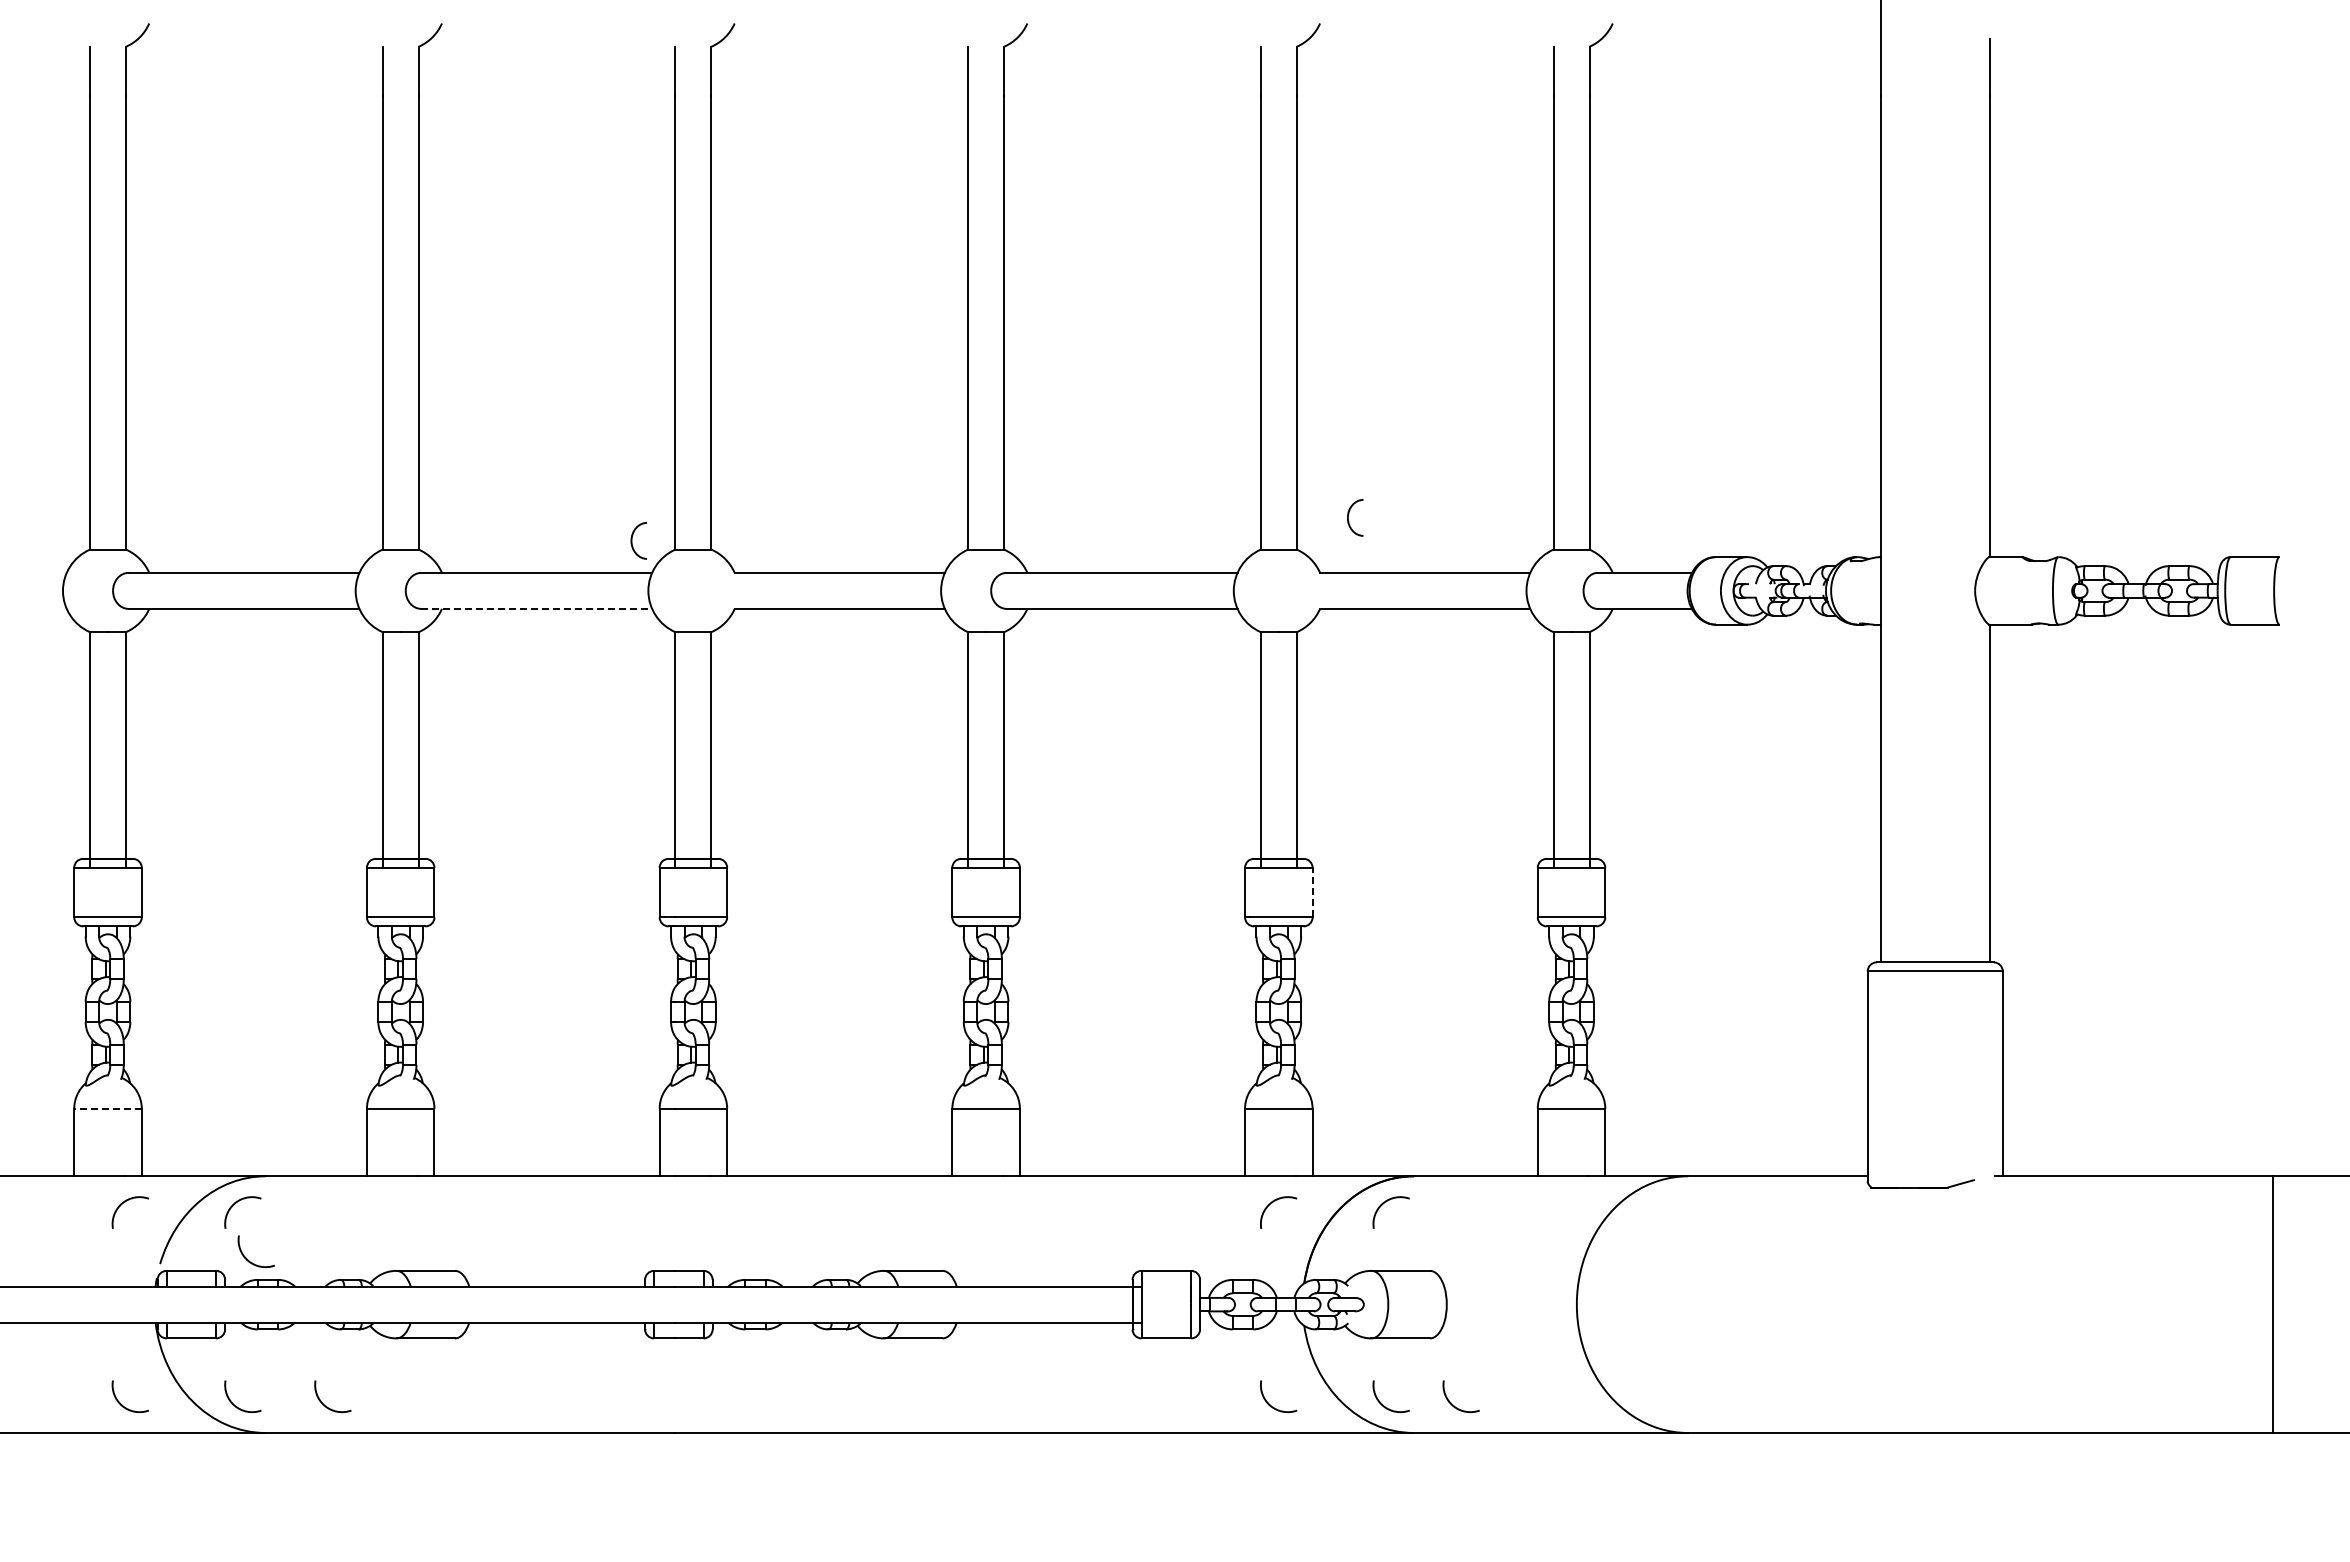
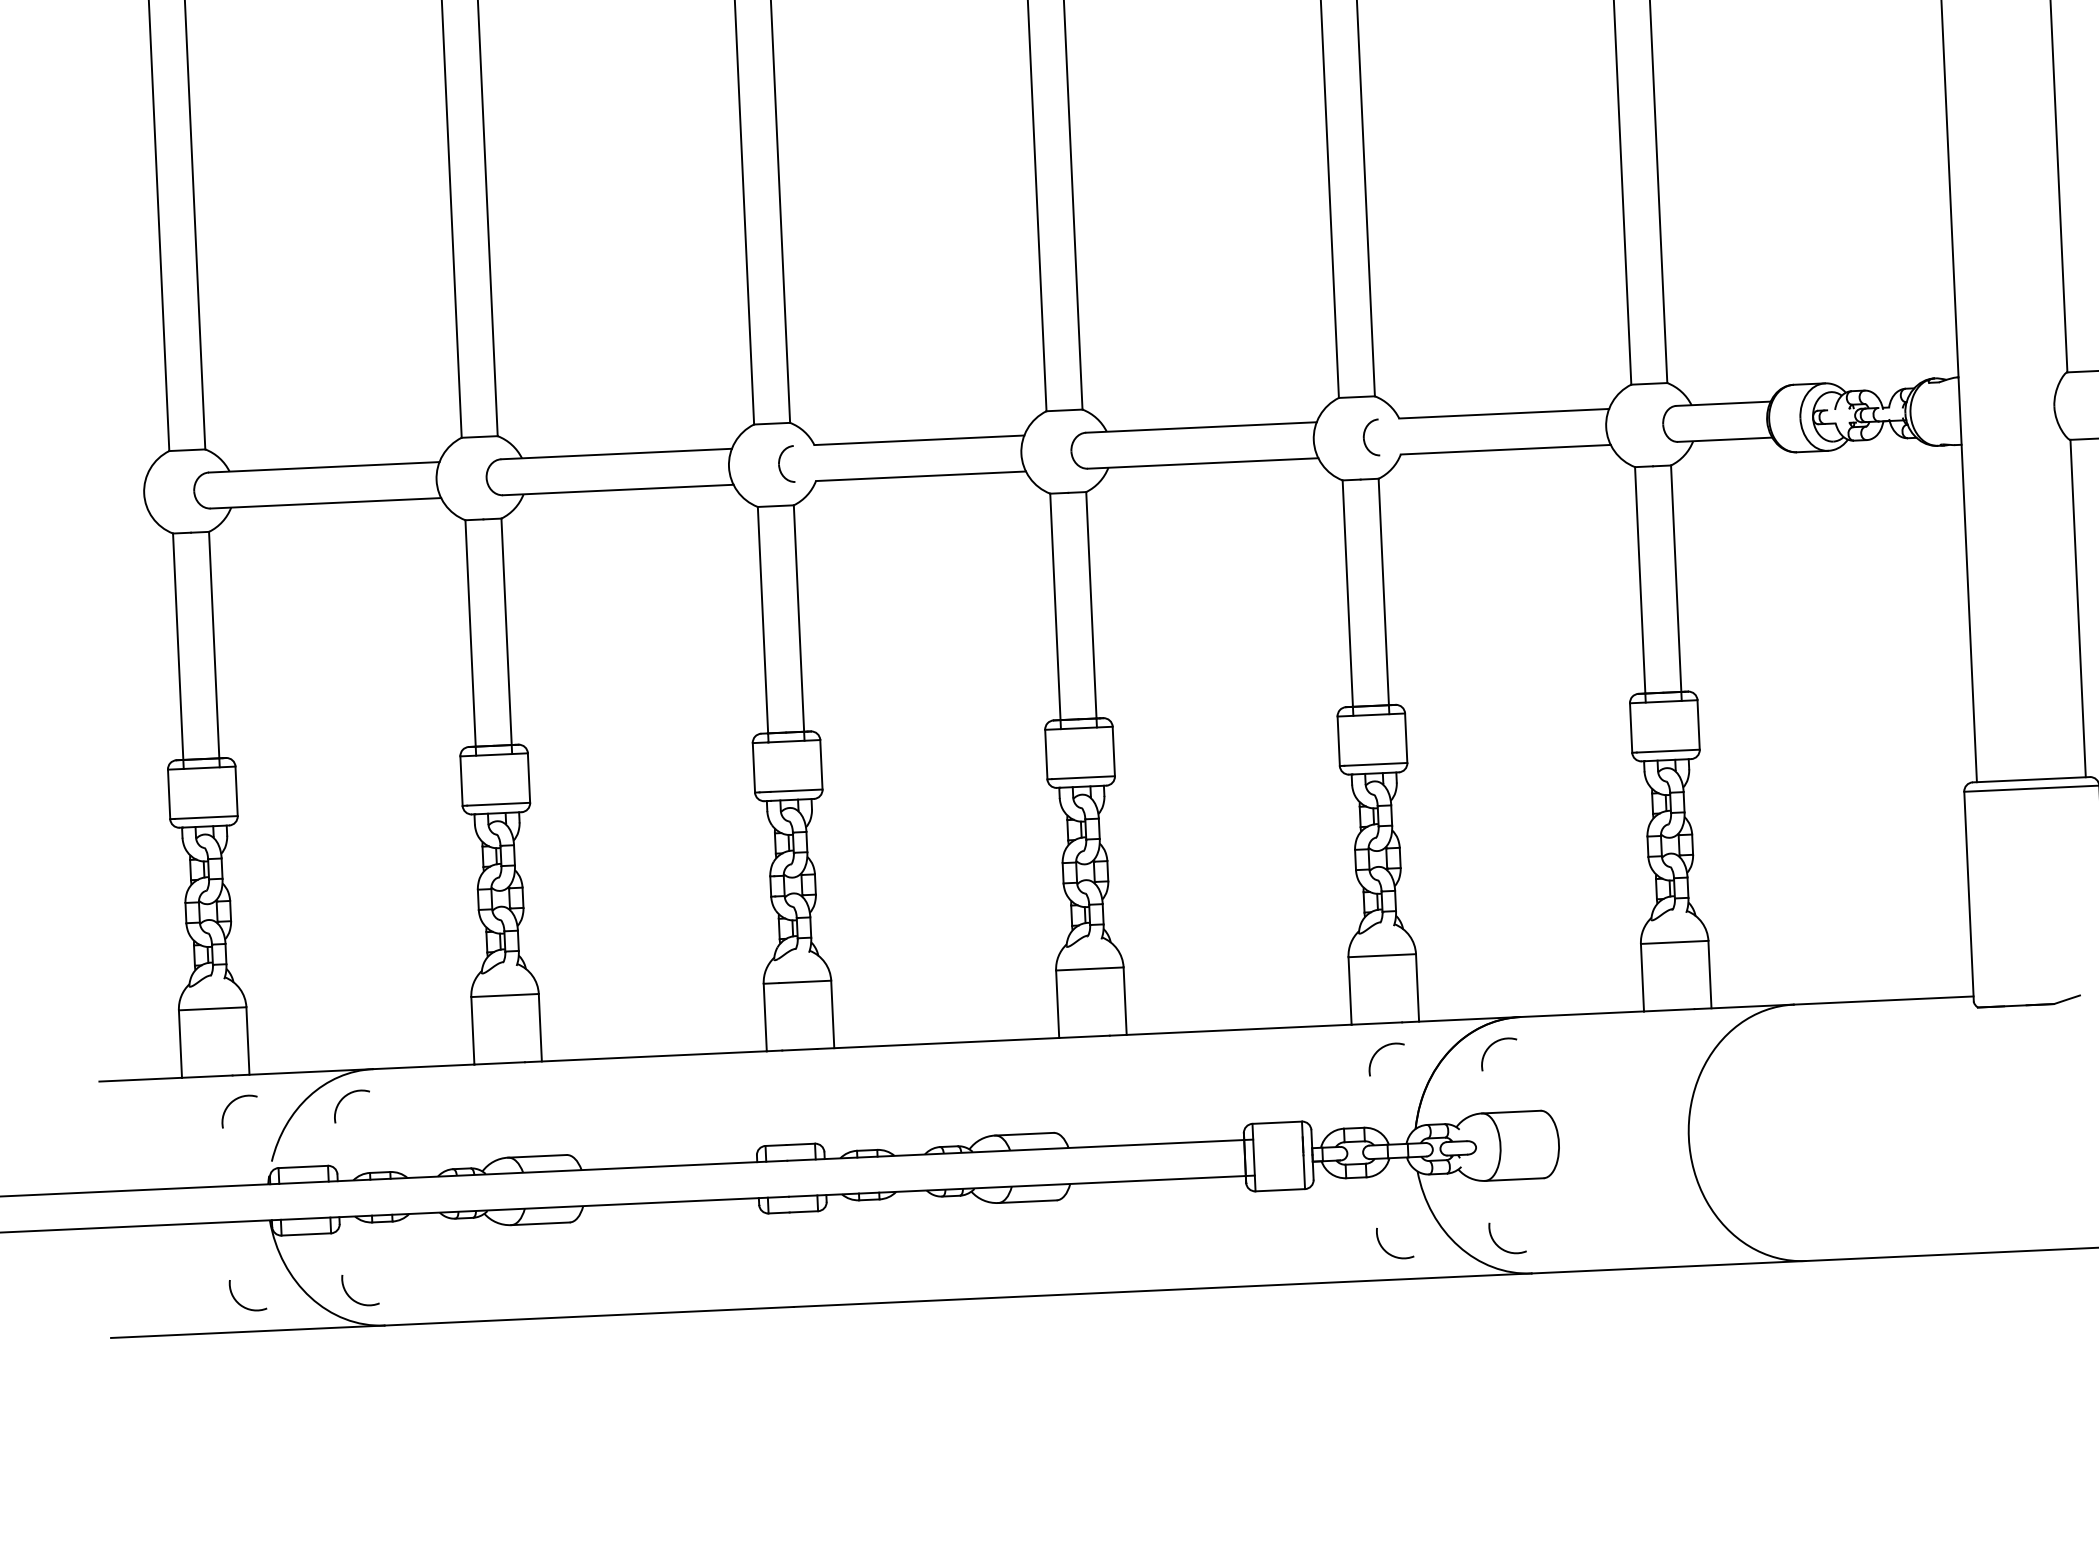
part: (1349, 514) -> (1365, 434), moved
part: (638, 540) -> (786, 463), moved
line: (537, 608) -> (619, 489), dashed -> solid
line: (1312, 892) -> (1406, 738), dashed -> solid
line: (108, 1108) -> (213, 1008), dashed -> solid
arc: (247, 1258) -> (358, 1152), removed
arc: (1453, 1404) -> (1570, 1243), removed
arc: (327, 1406) -> (445, 1296), removed

